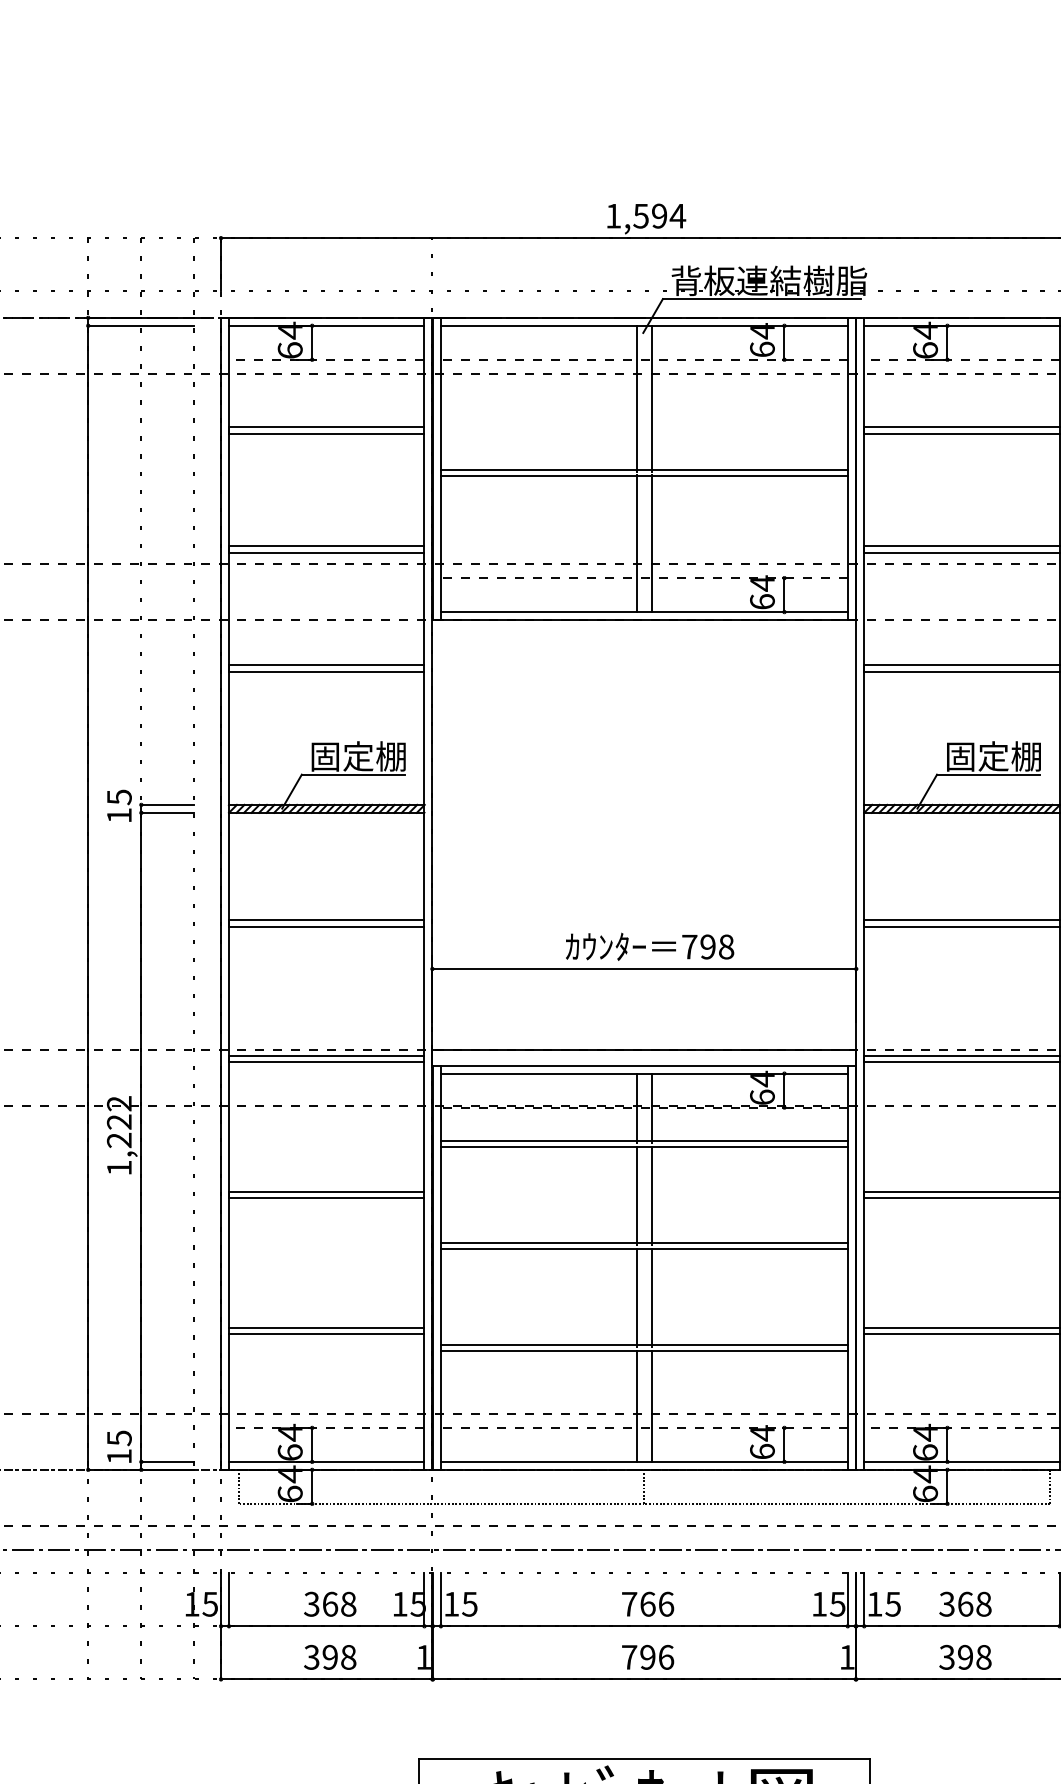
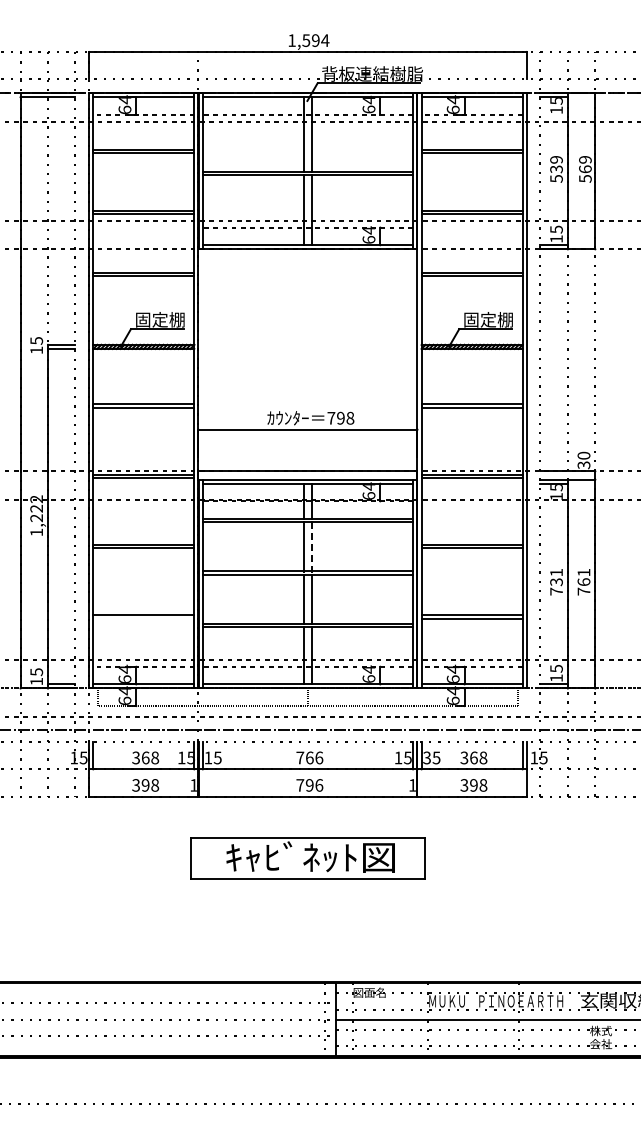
line: (651, 1195) -> (311, 546), solid -> dashed
line: (326, 1334) -> (143, 618), removed
text: (873, 1603) -> (426, 757), 15 -> 35

